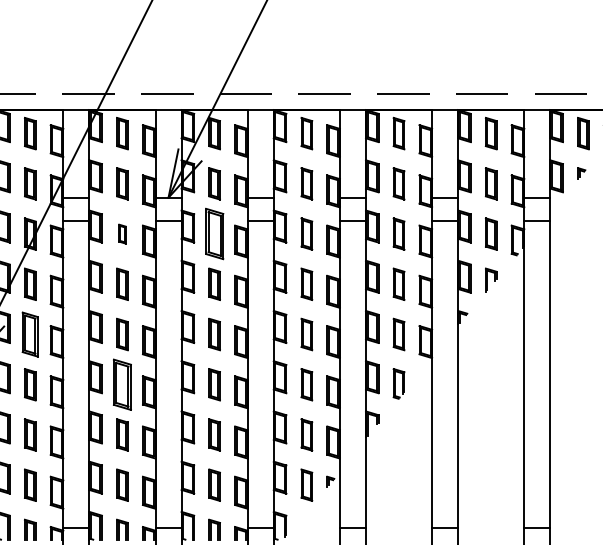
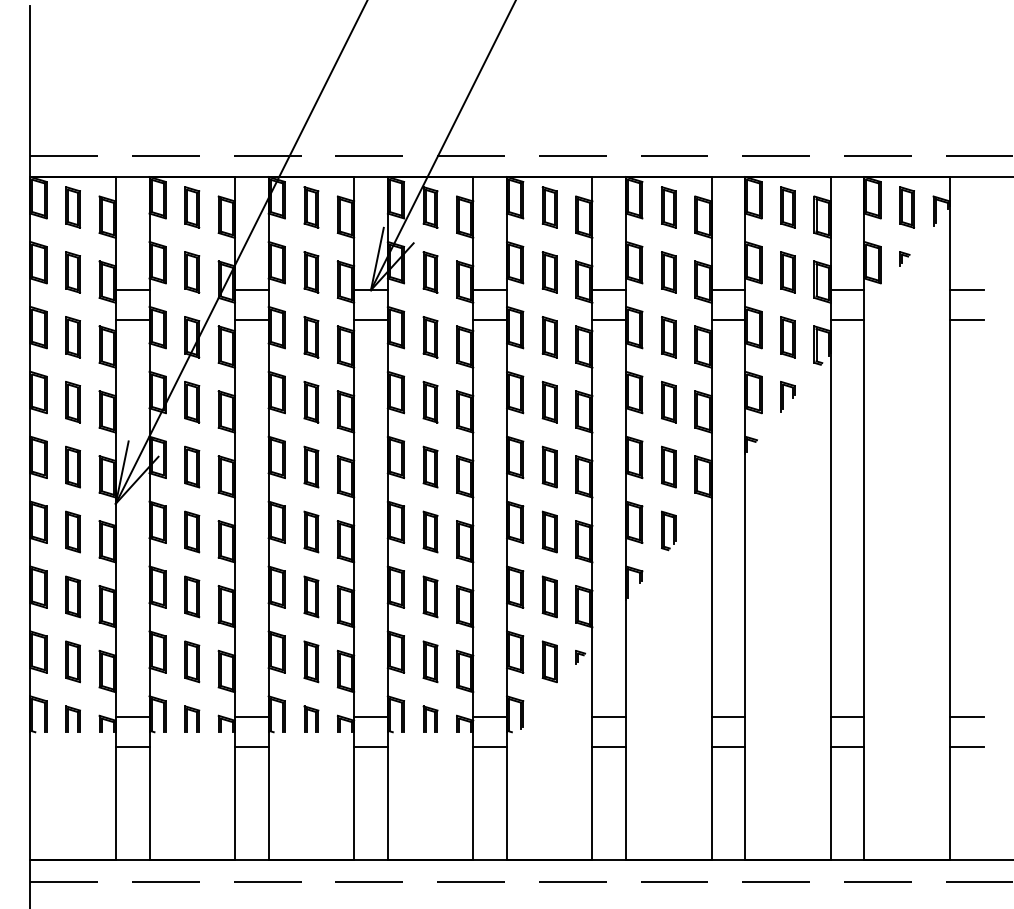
part: (122, 234) -> (311, 337), size x1.67
part: (214, 234) -> (430, 337), size x0.62
part: (30, 334) -> (192, 466), size x0.71
part: (122, 384) -> (311, 531), size x0.62

